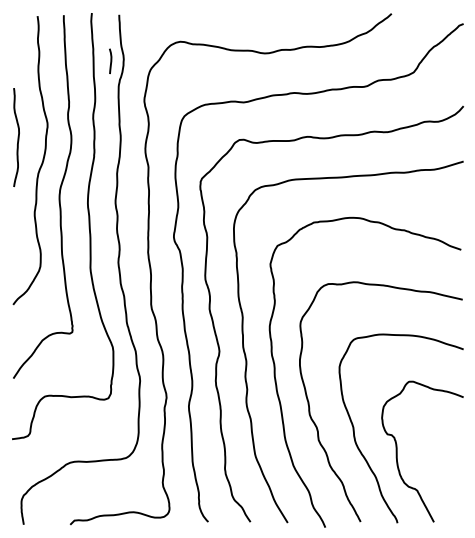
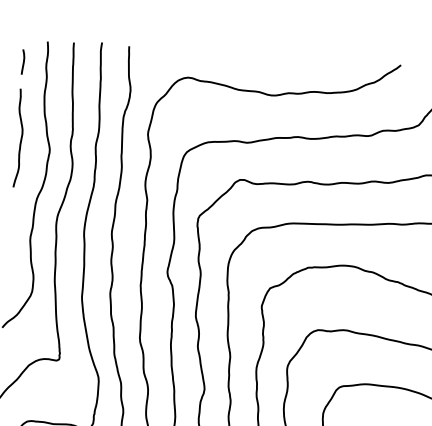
line: (110, 61) -> (23, 62), moved
curve: (17, 137) -> (20, 138), moved

